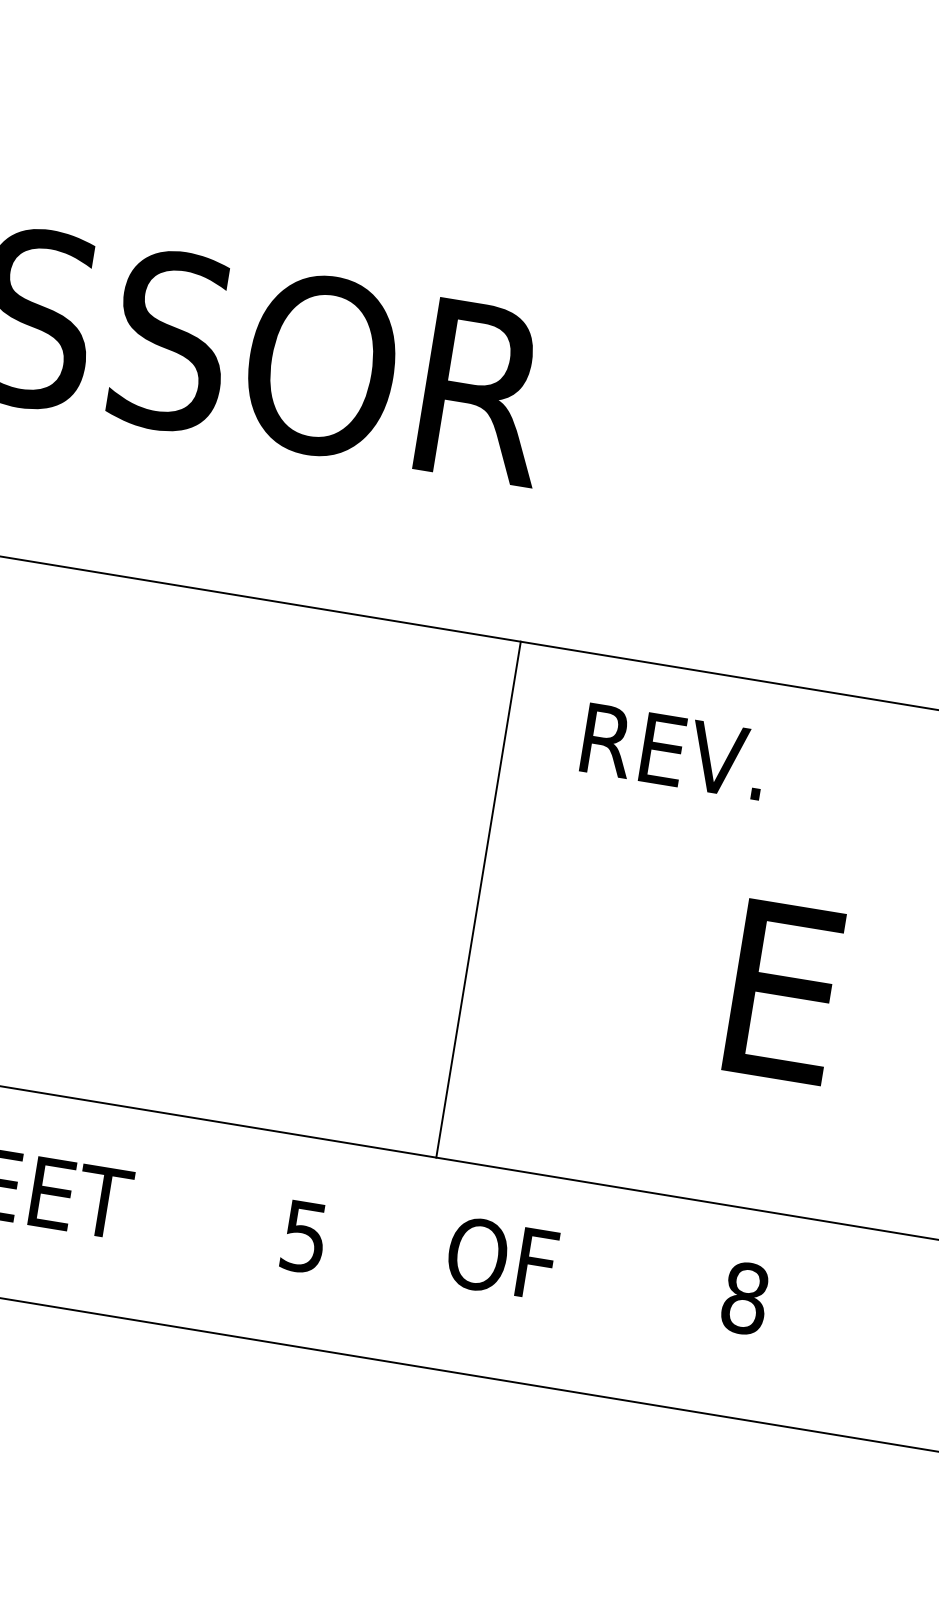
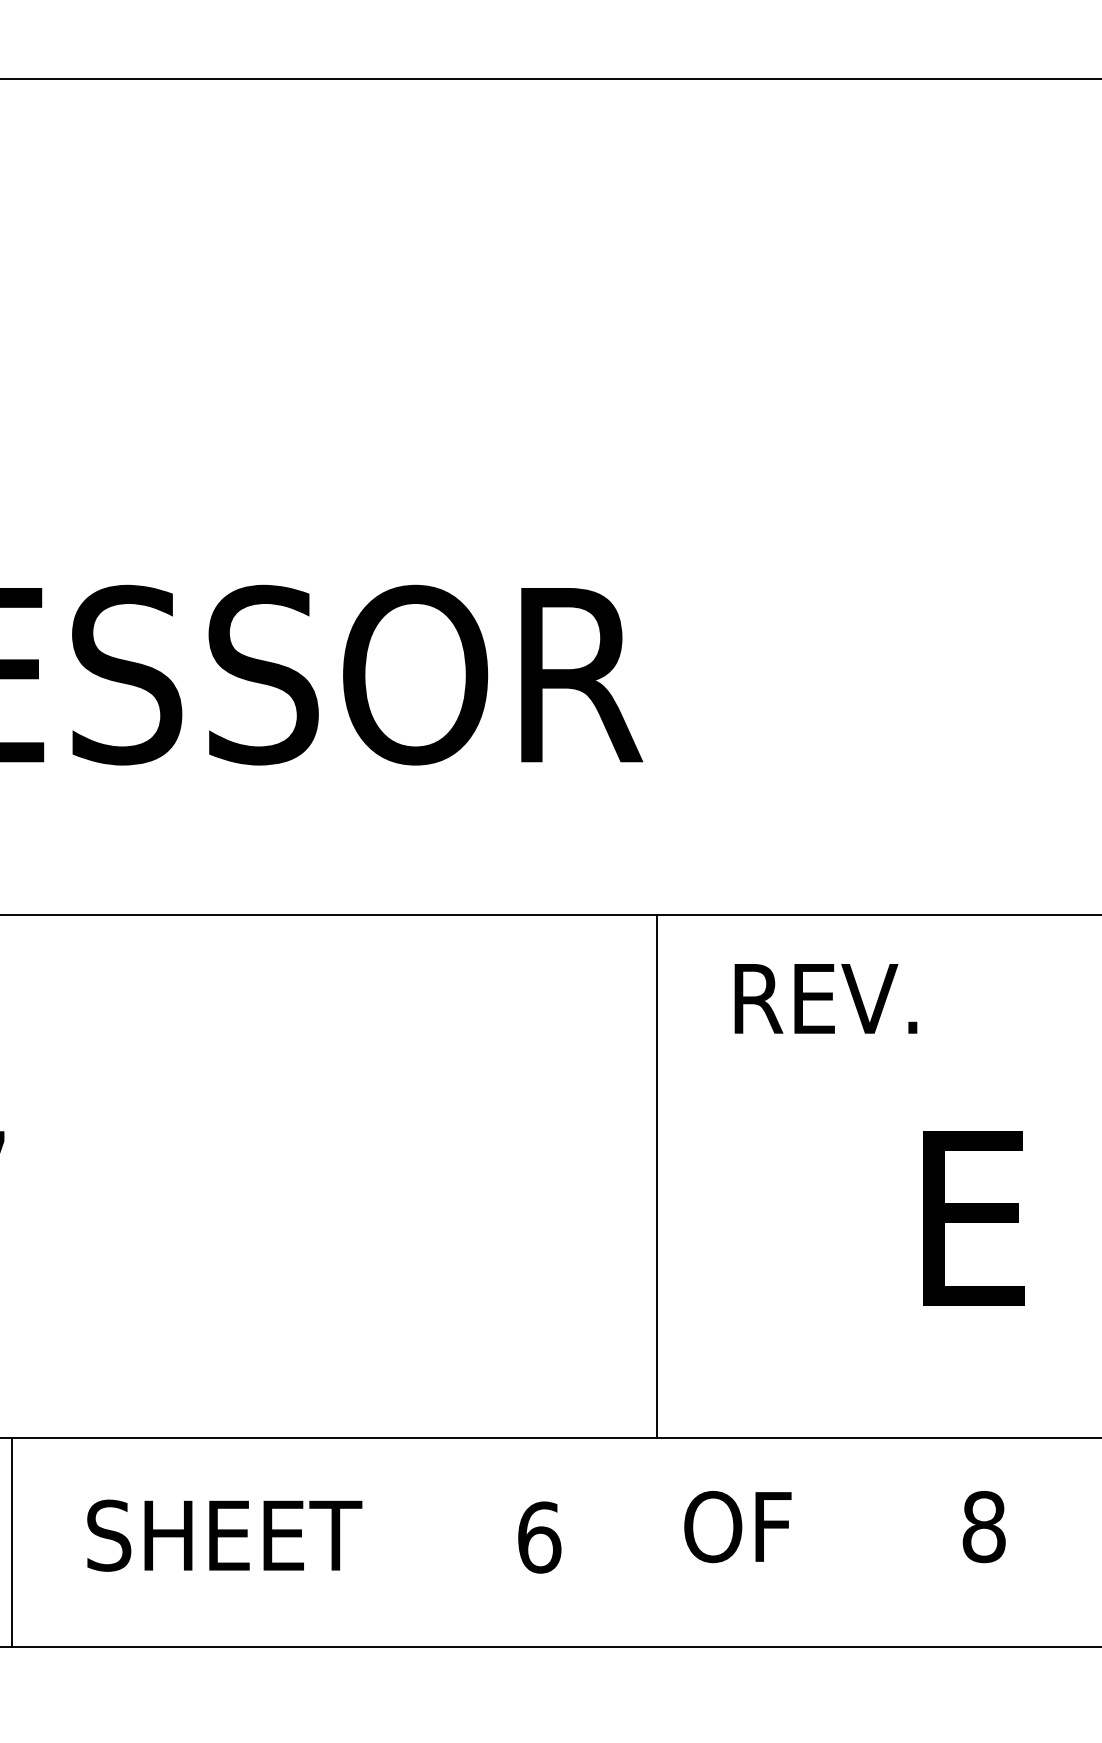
text: (304, 1236) -> (539, 1537), 5 -> 6

